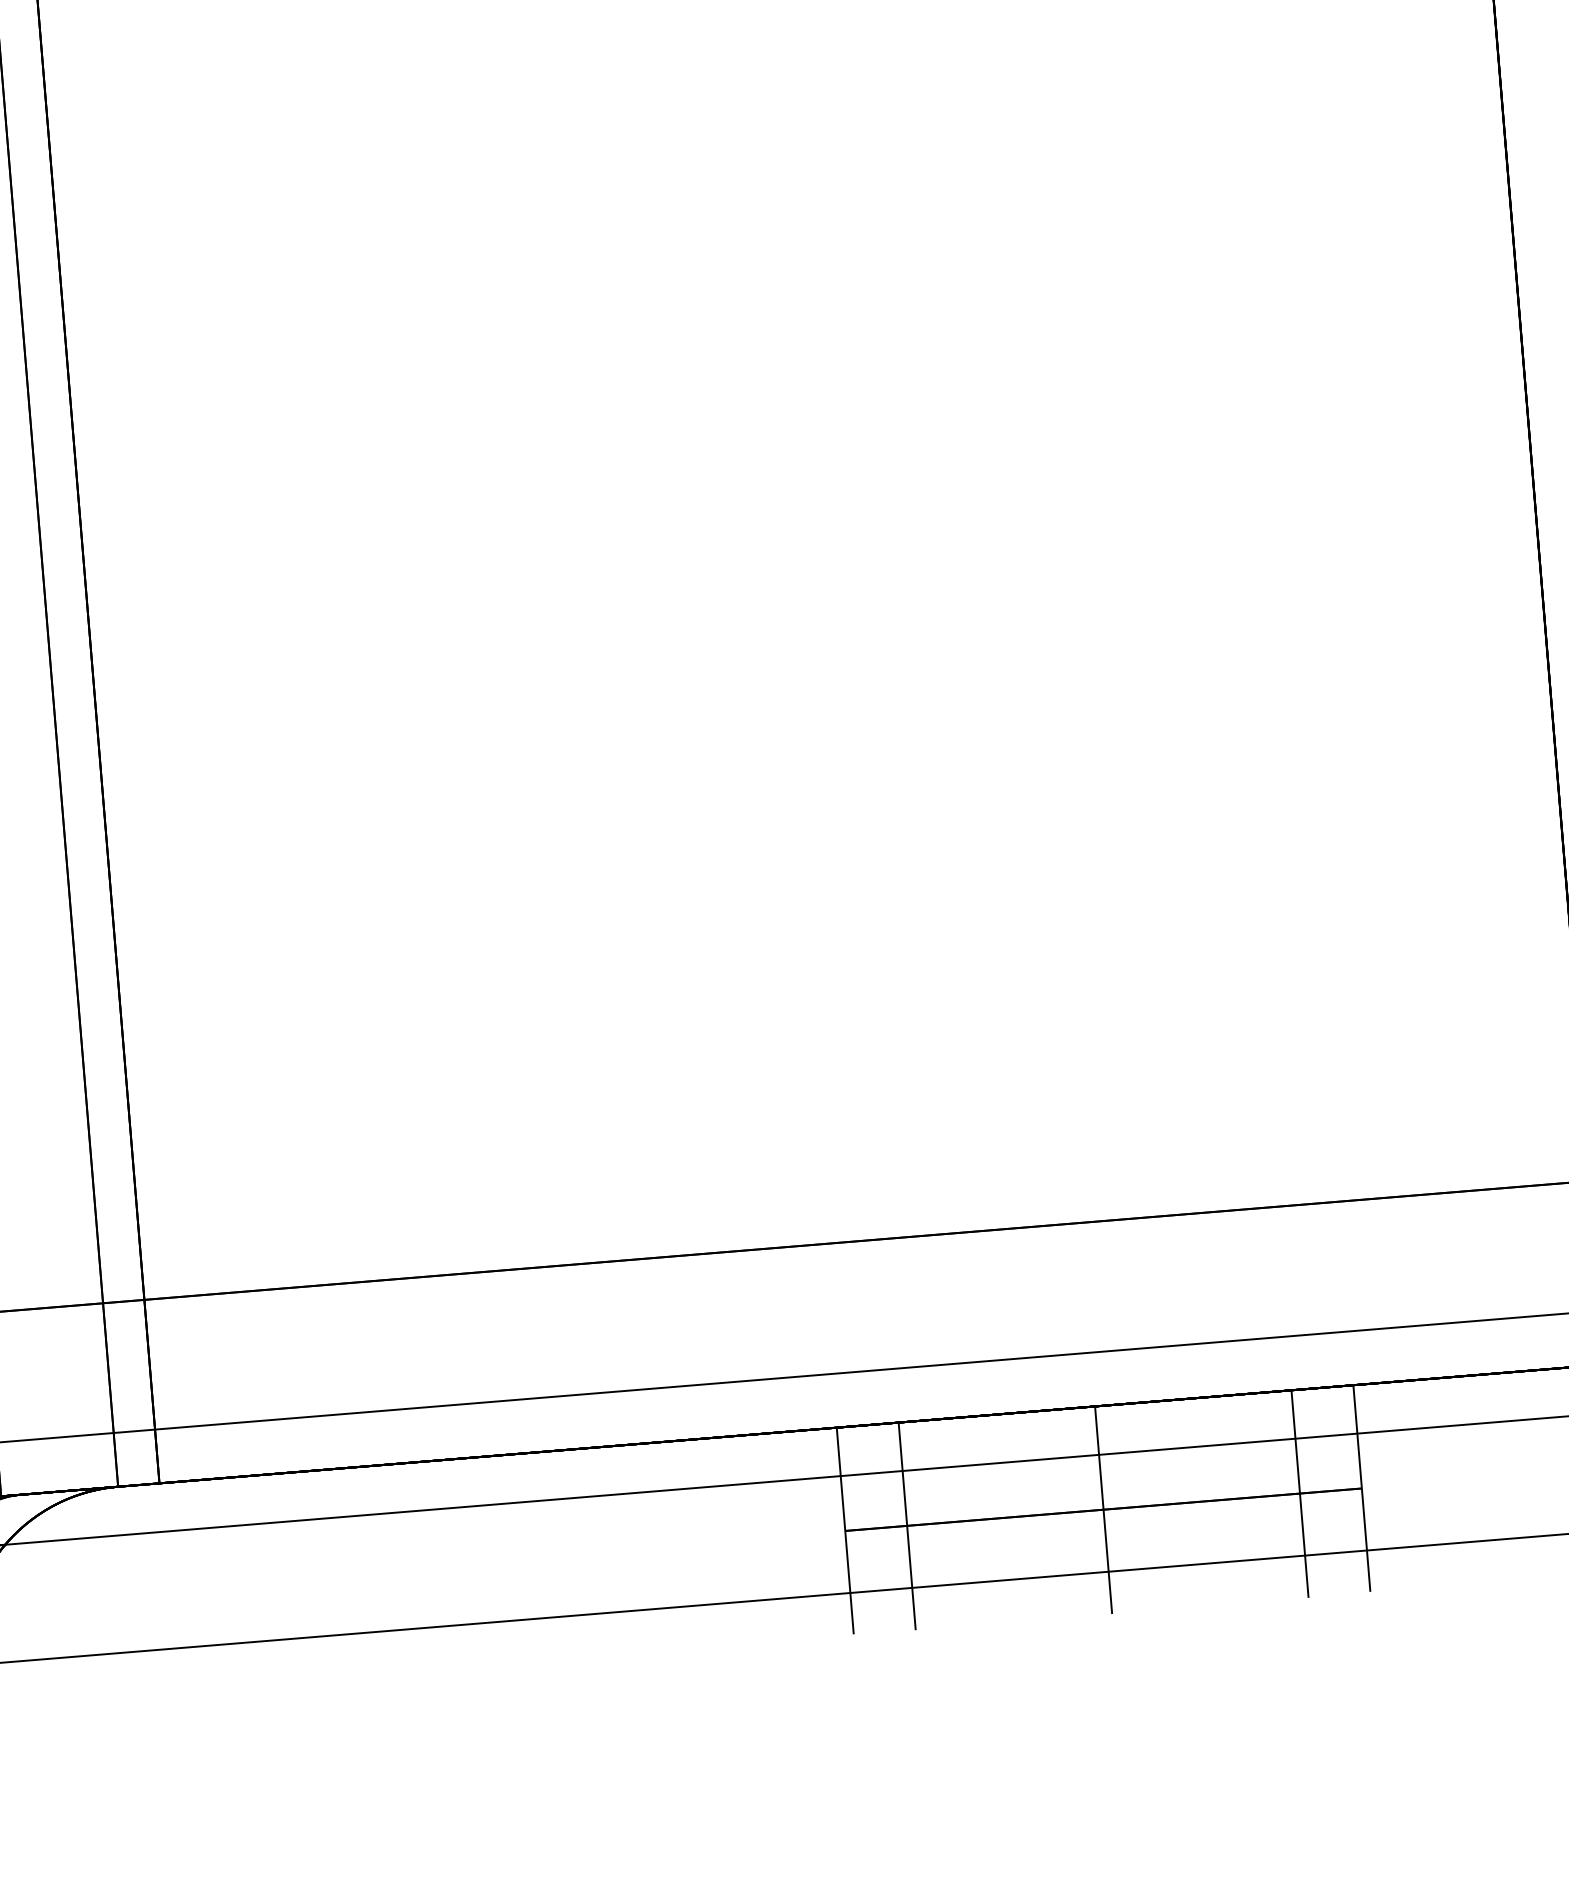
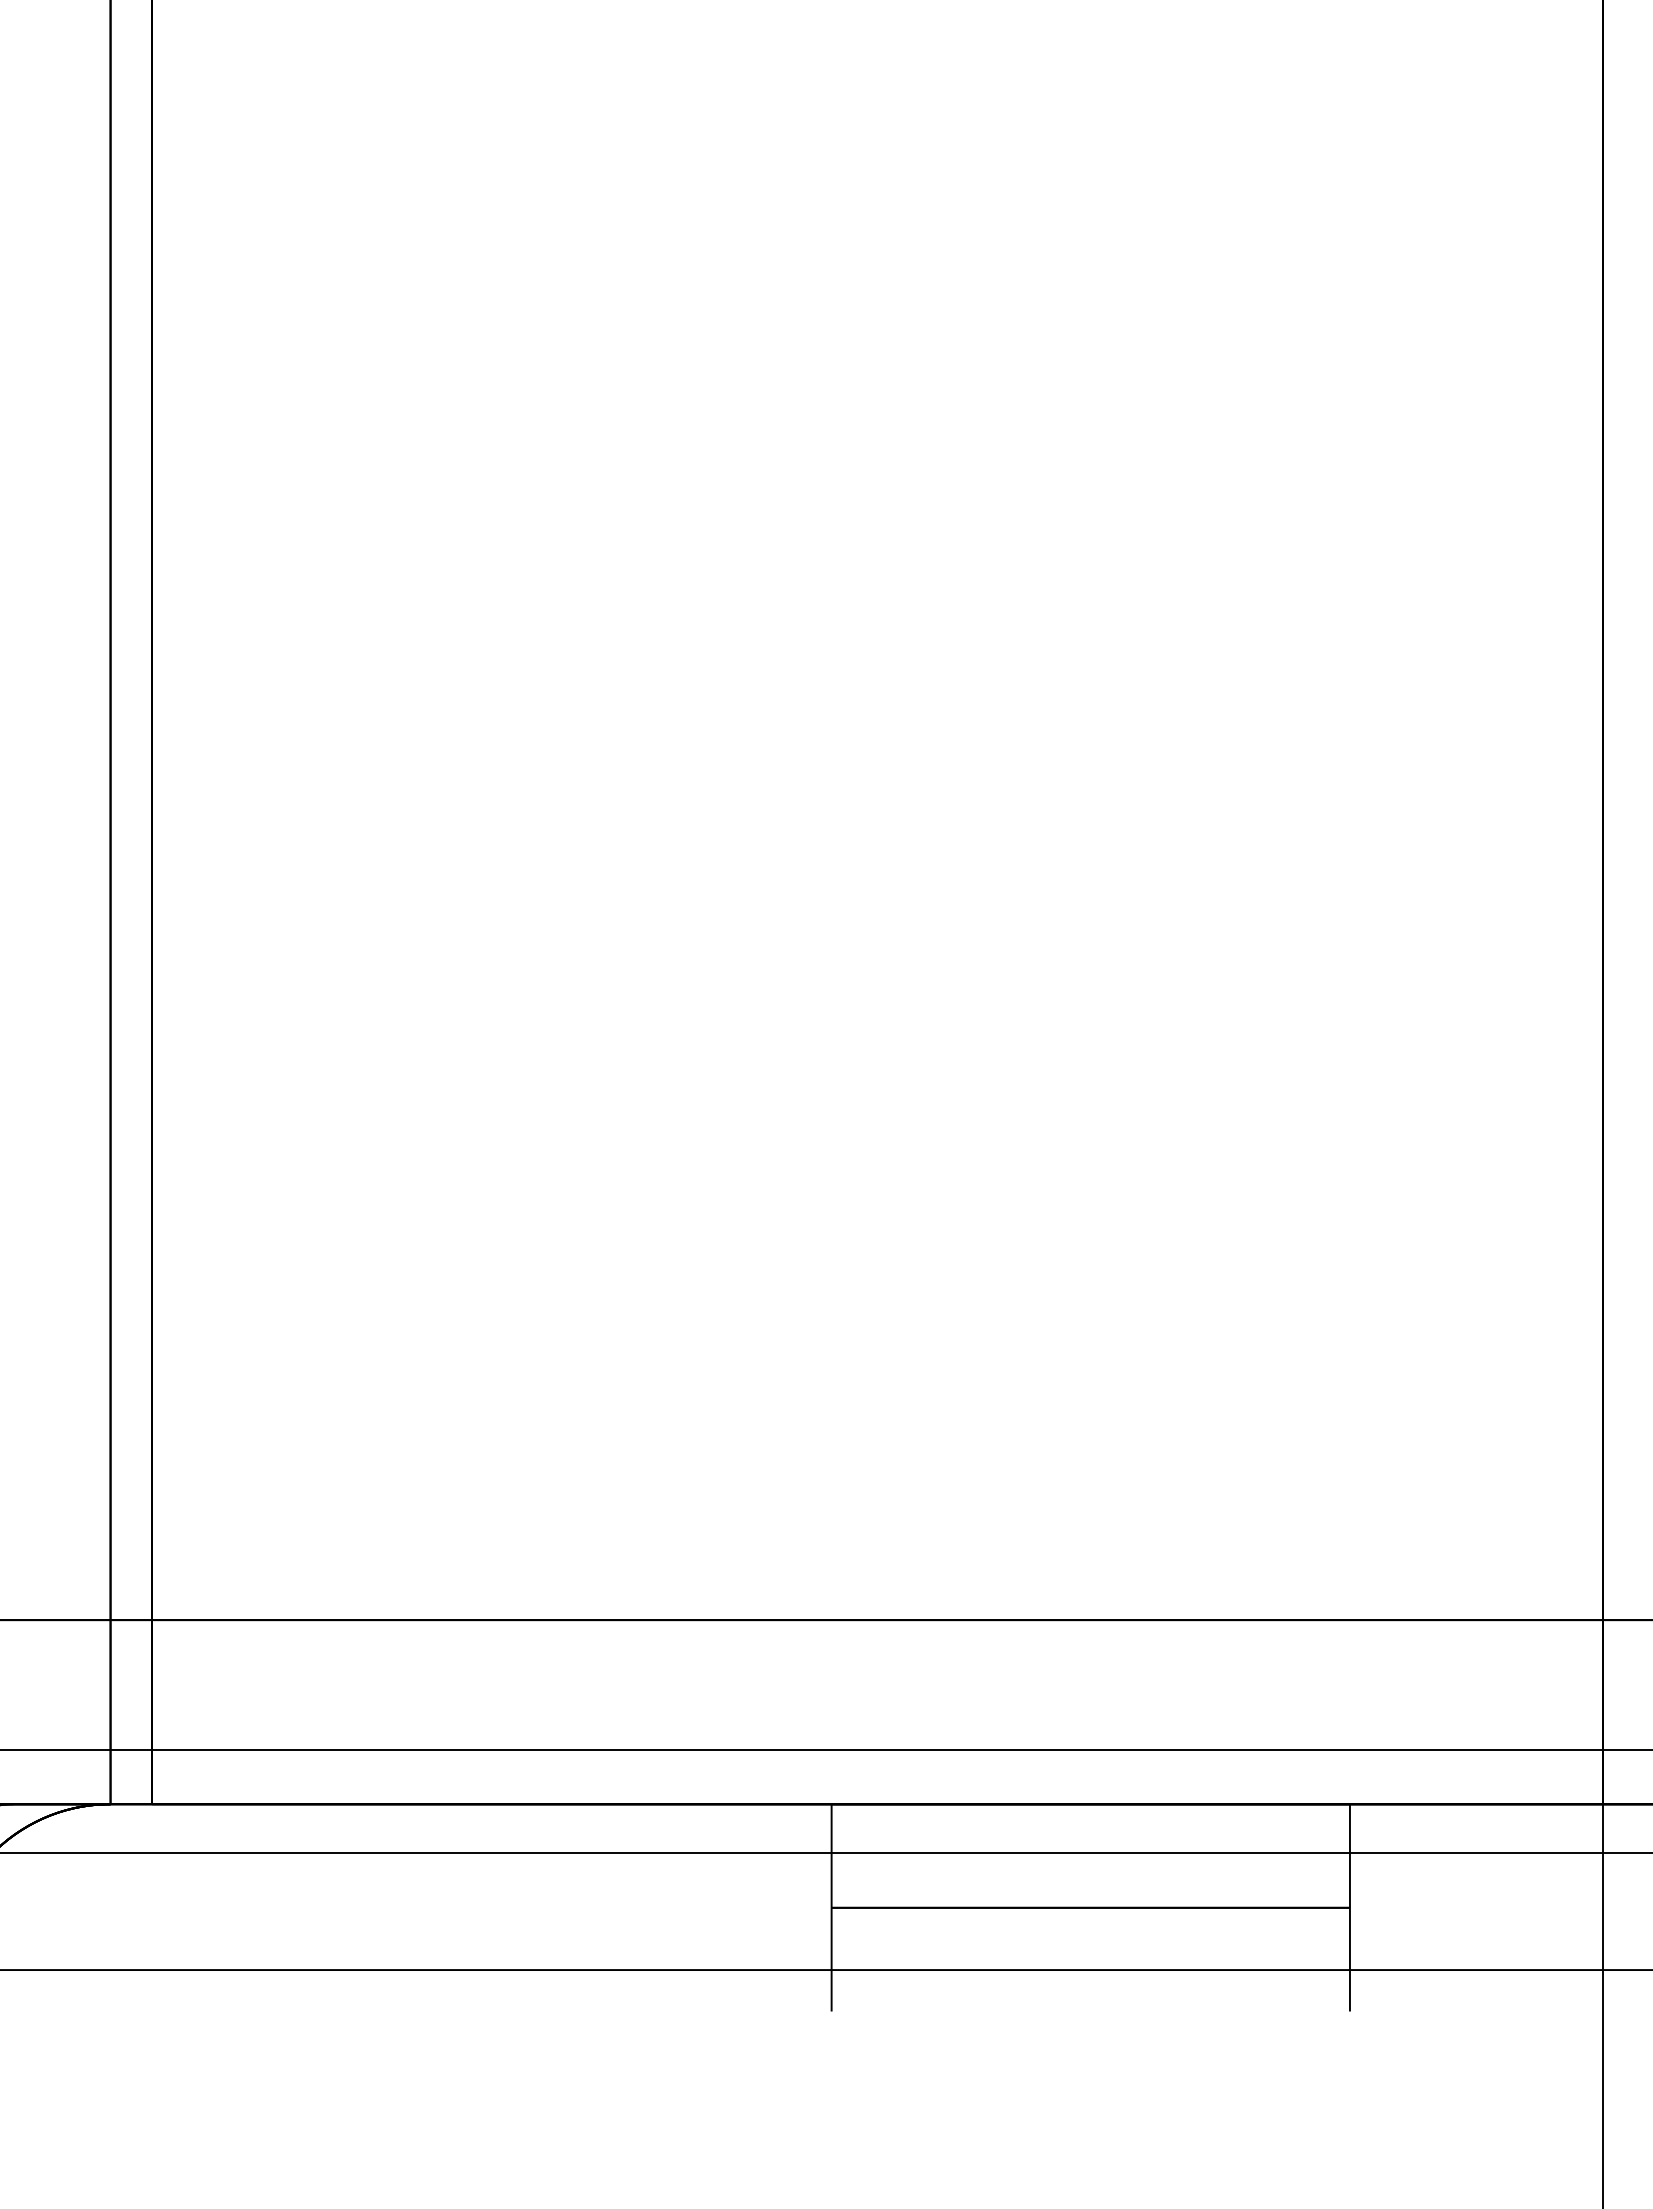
line: (1299, 1493) -> (1287, 1907), removed
line: (1103, 1509) -> (1090, 1907), removed
line: (906, 1525) -> (893, 1907), removed

